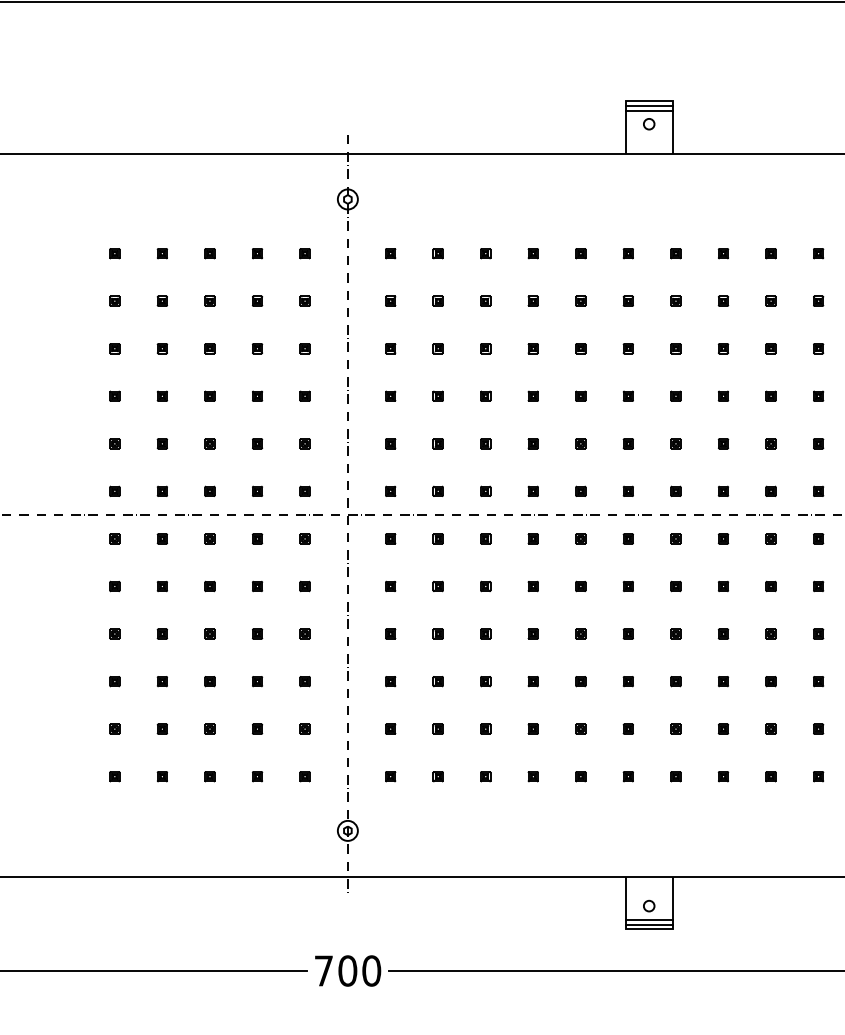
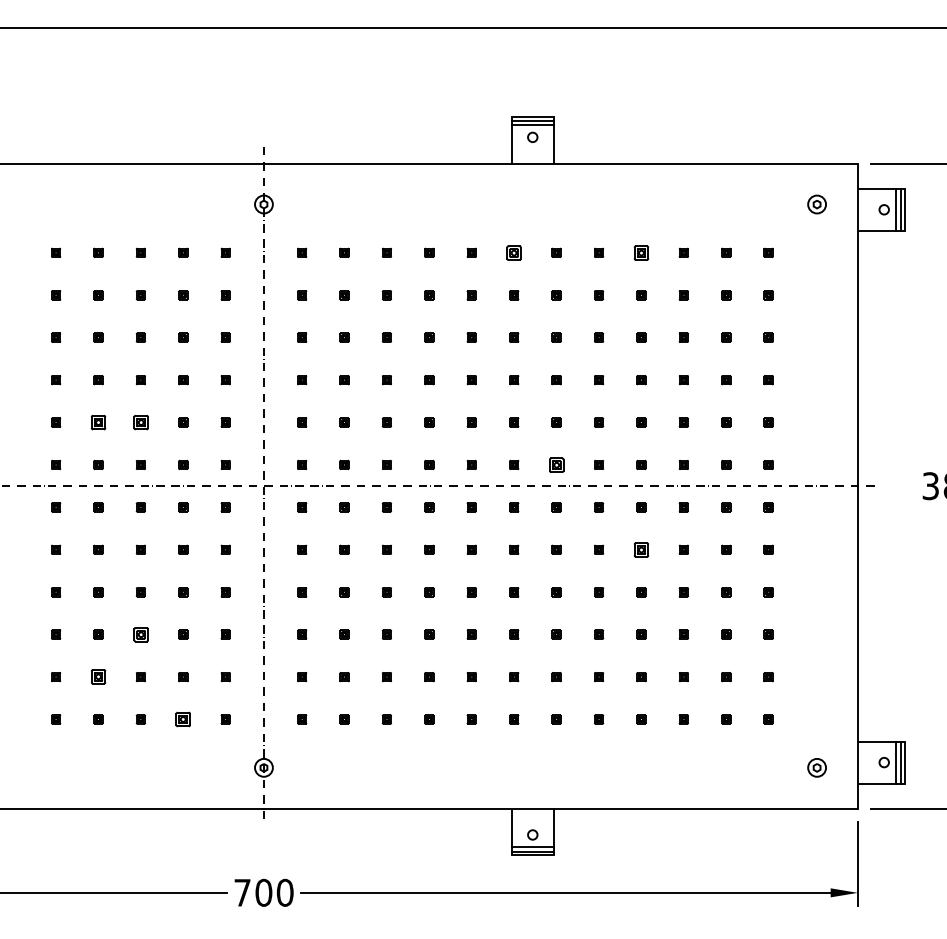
part: (628, 253) -> (514, 252), size x1.6
part: (771, 253) -> (641, 252), size x1.6
part: (162, 443) -> (98, 422), size x1.6
part: (209, 443) -> (140, 422), size x1.6
part: (675, 490) -> (556, 464), size x1.6
part: (771, 586) -> (641, 549), size x1.6
part: (209, 681) -> (140, 634), size x1.6
part: (162, 729) -> (98, 677), size x1.6
part: (257, 776) -> (183, 719), size x1.6

